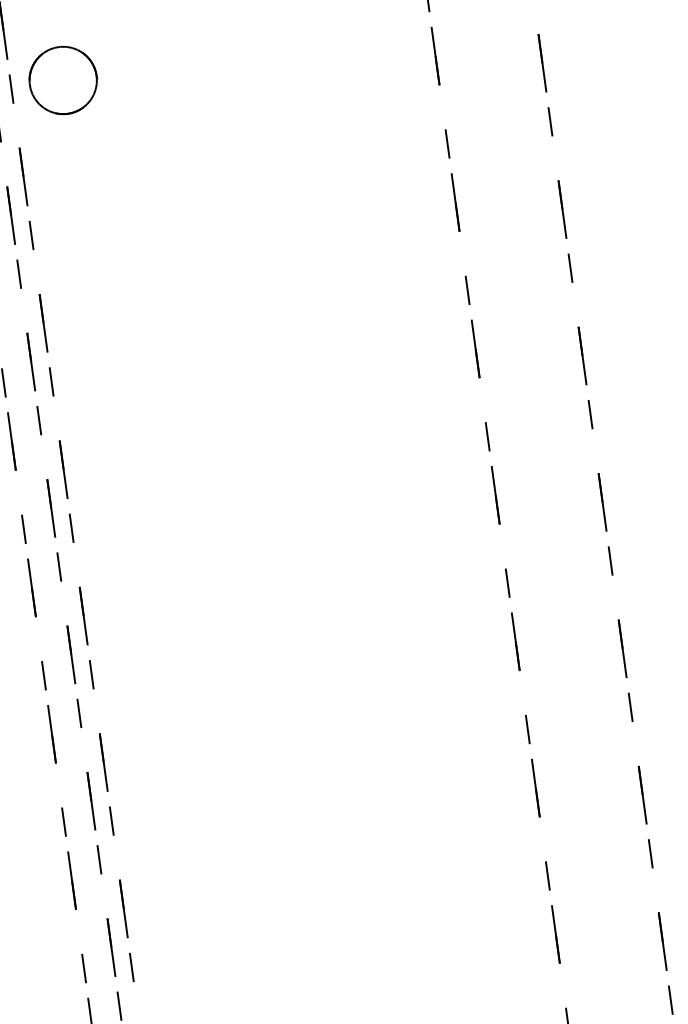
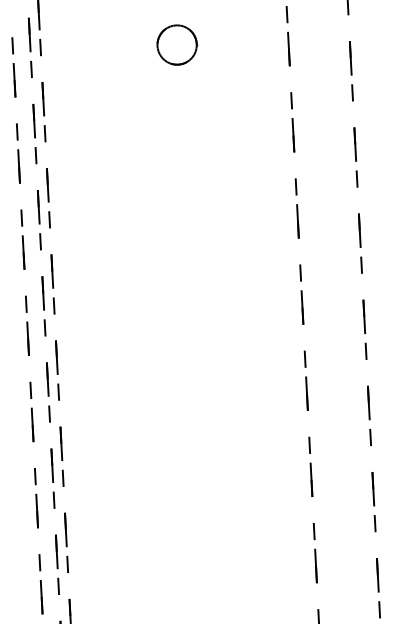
part: (63, 79) -> (177, 44), moved

